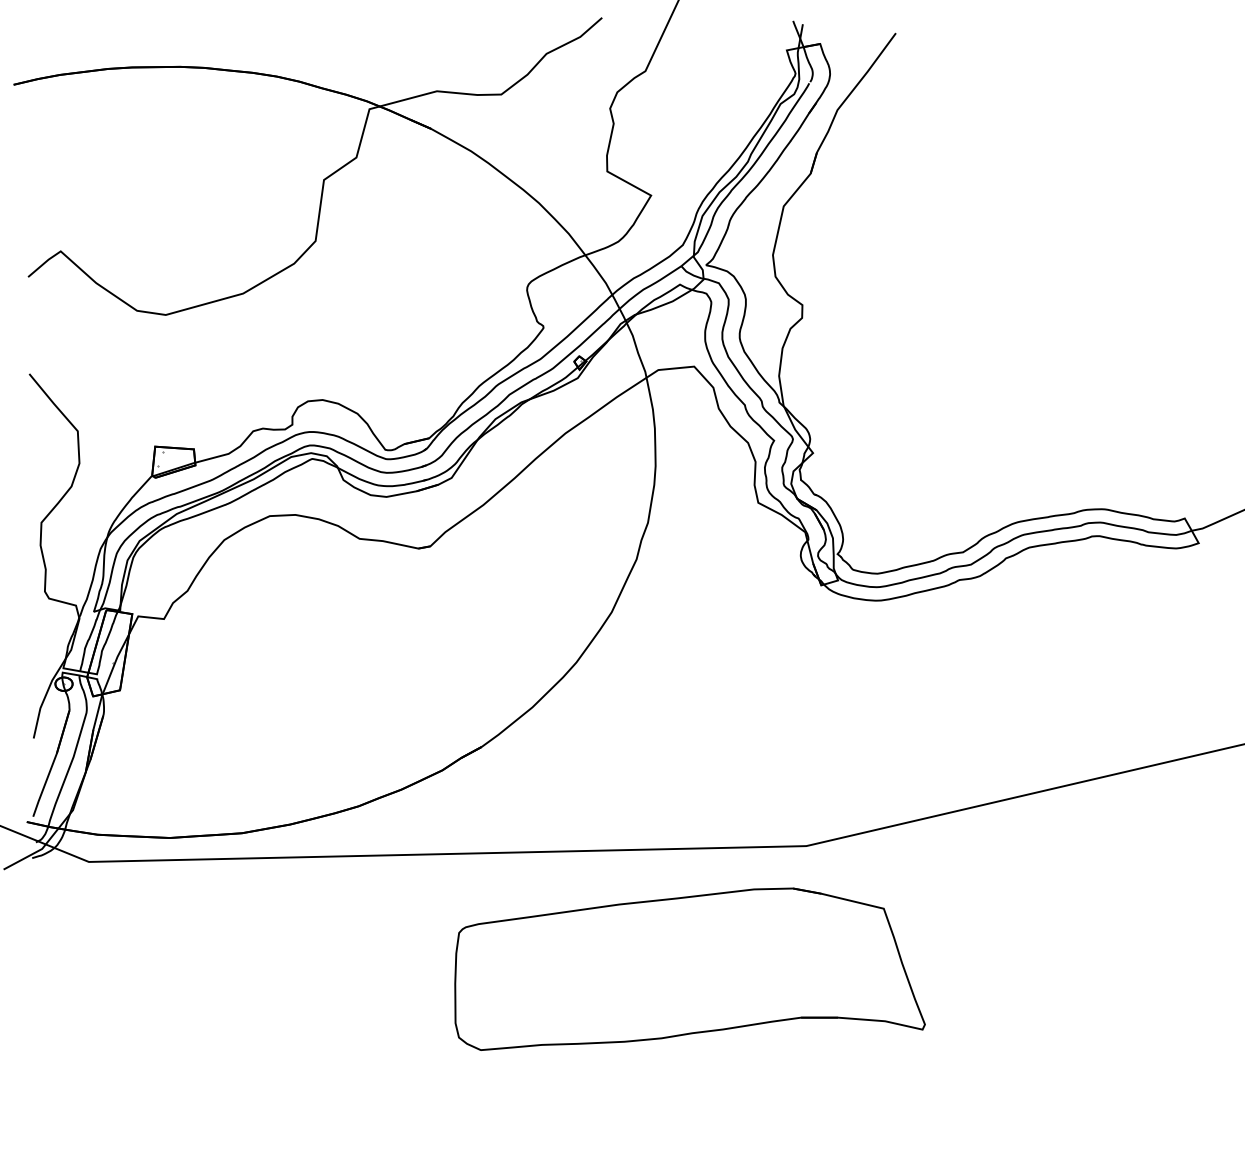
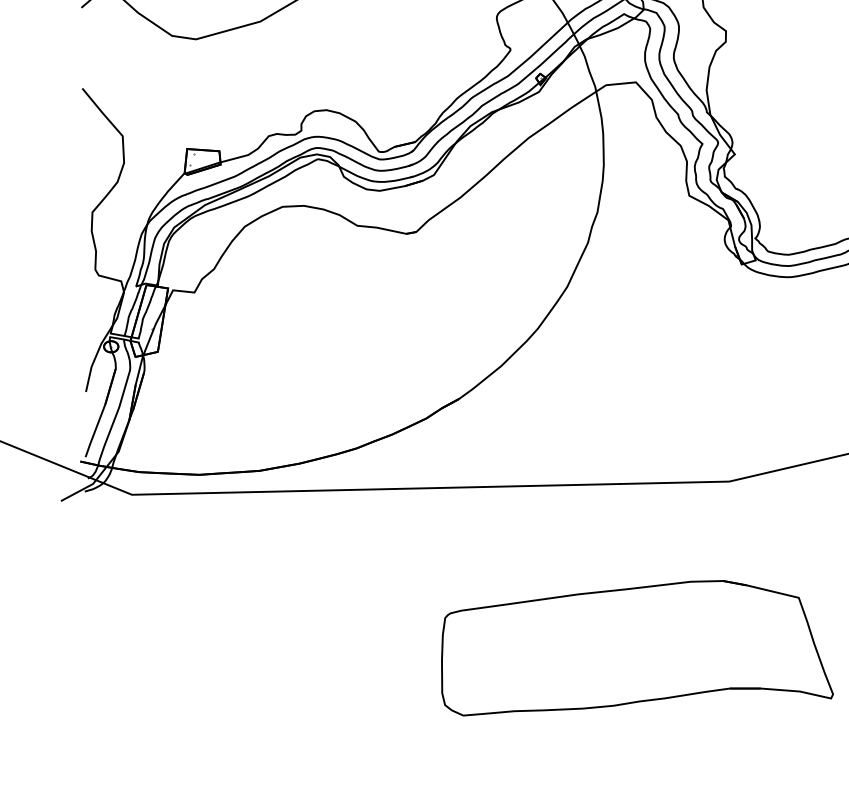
part: (689, 968) -> (637, 647), moved

